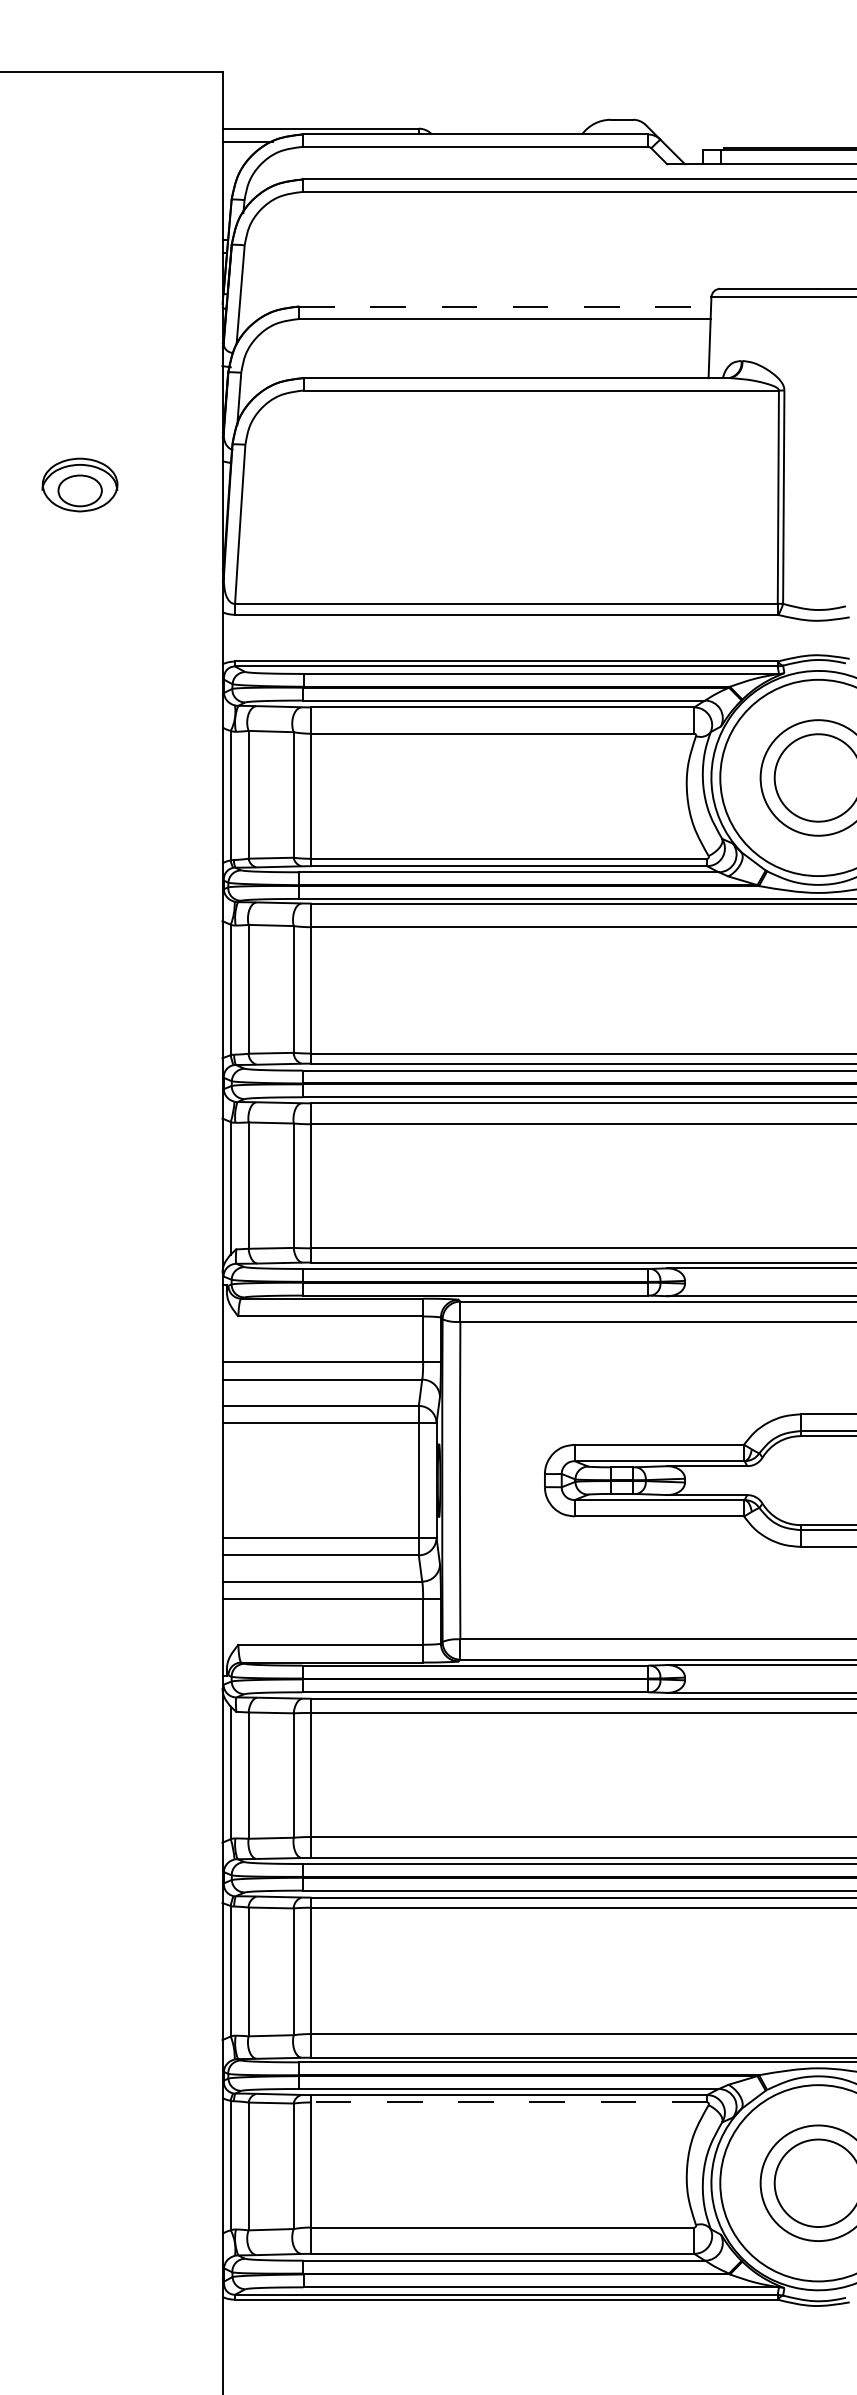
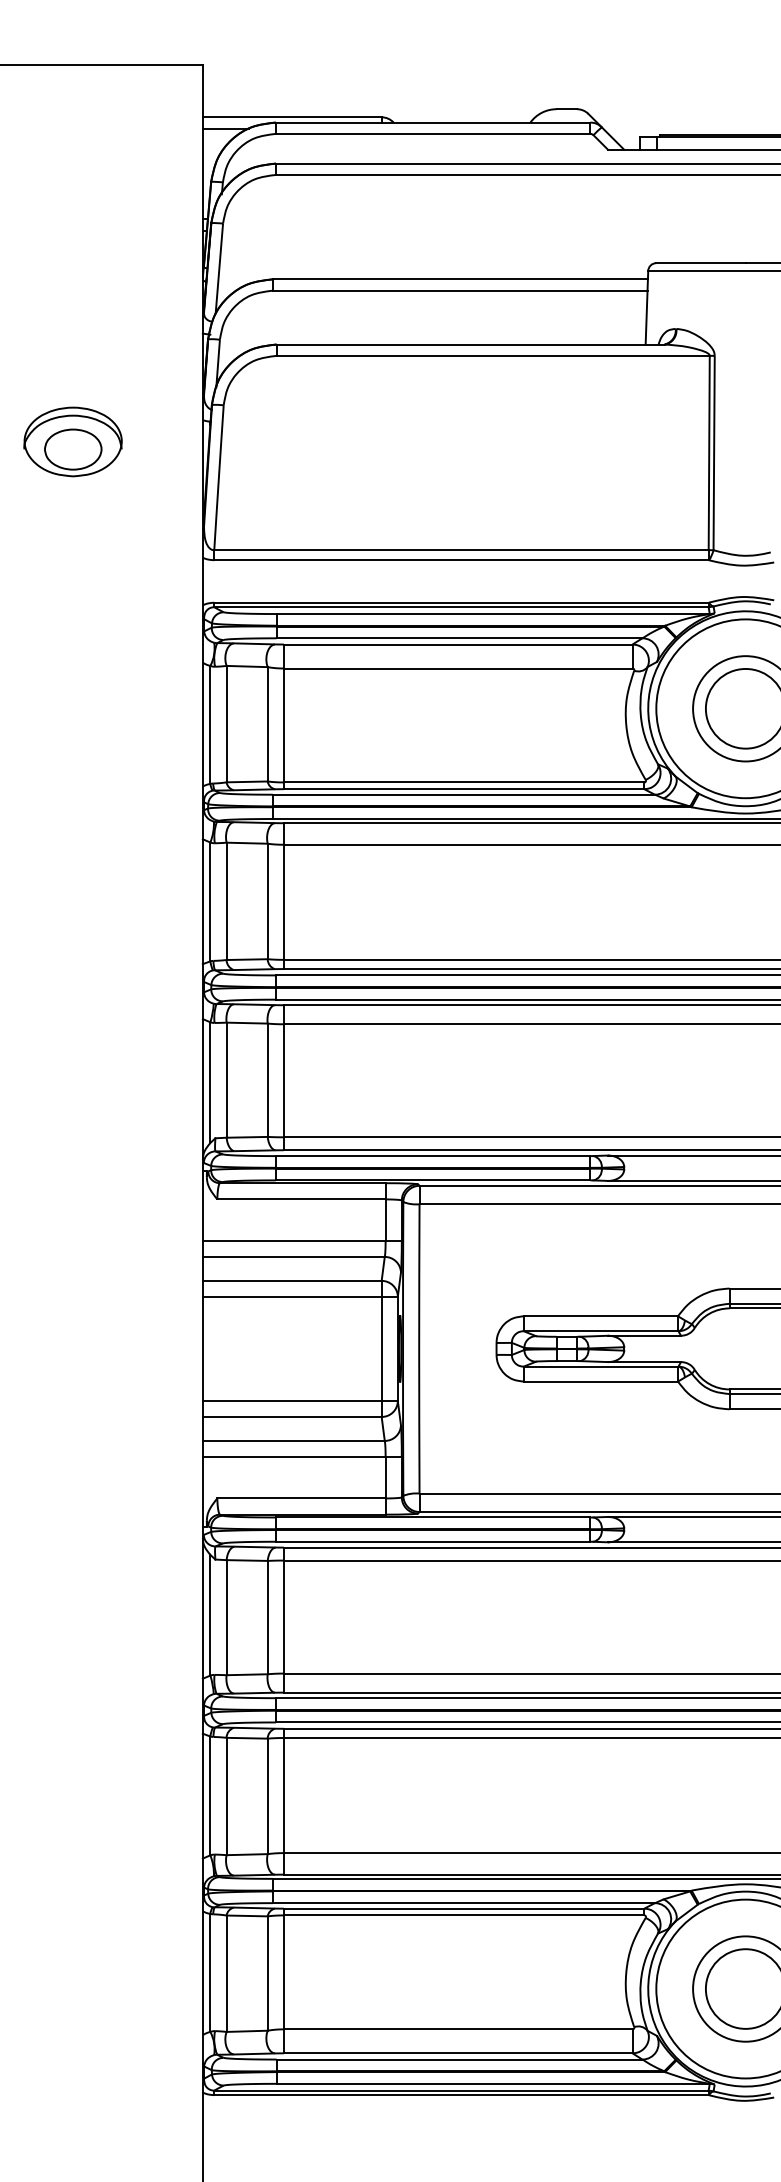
line: (505, 306) -> (460, 279), dashed -> solid
part: (79, 484) -> (72, 441), size x1.43
line: (508, 2102) -> (463, 1915), dashed -> solid

